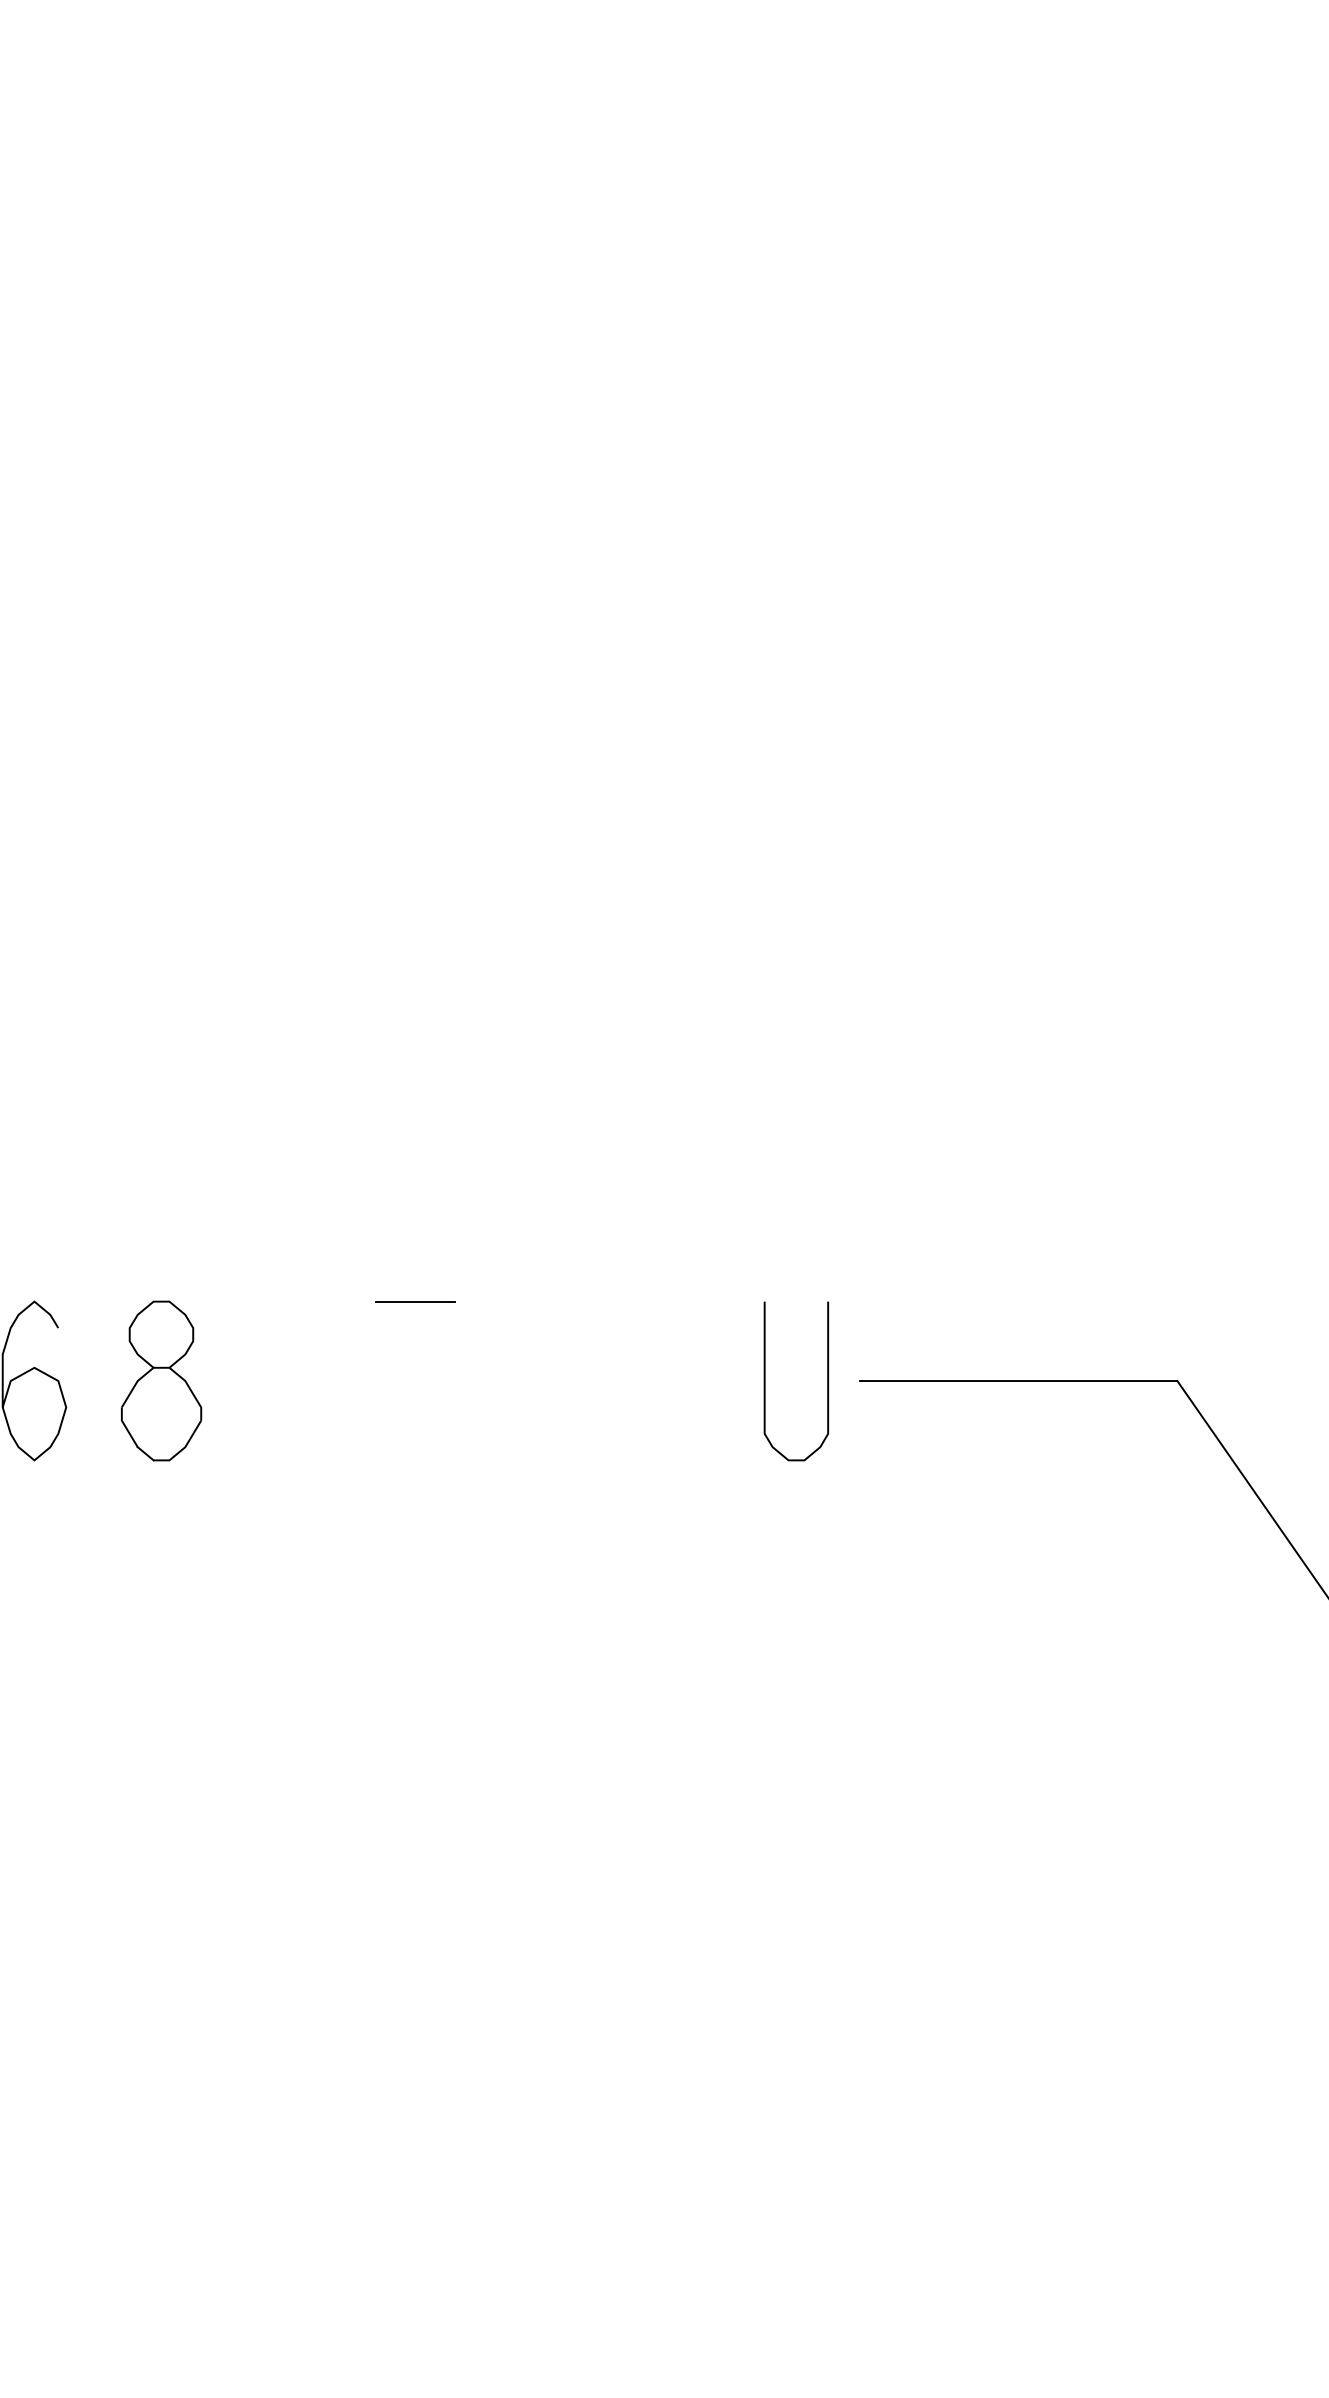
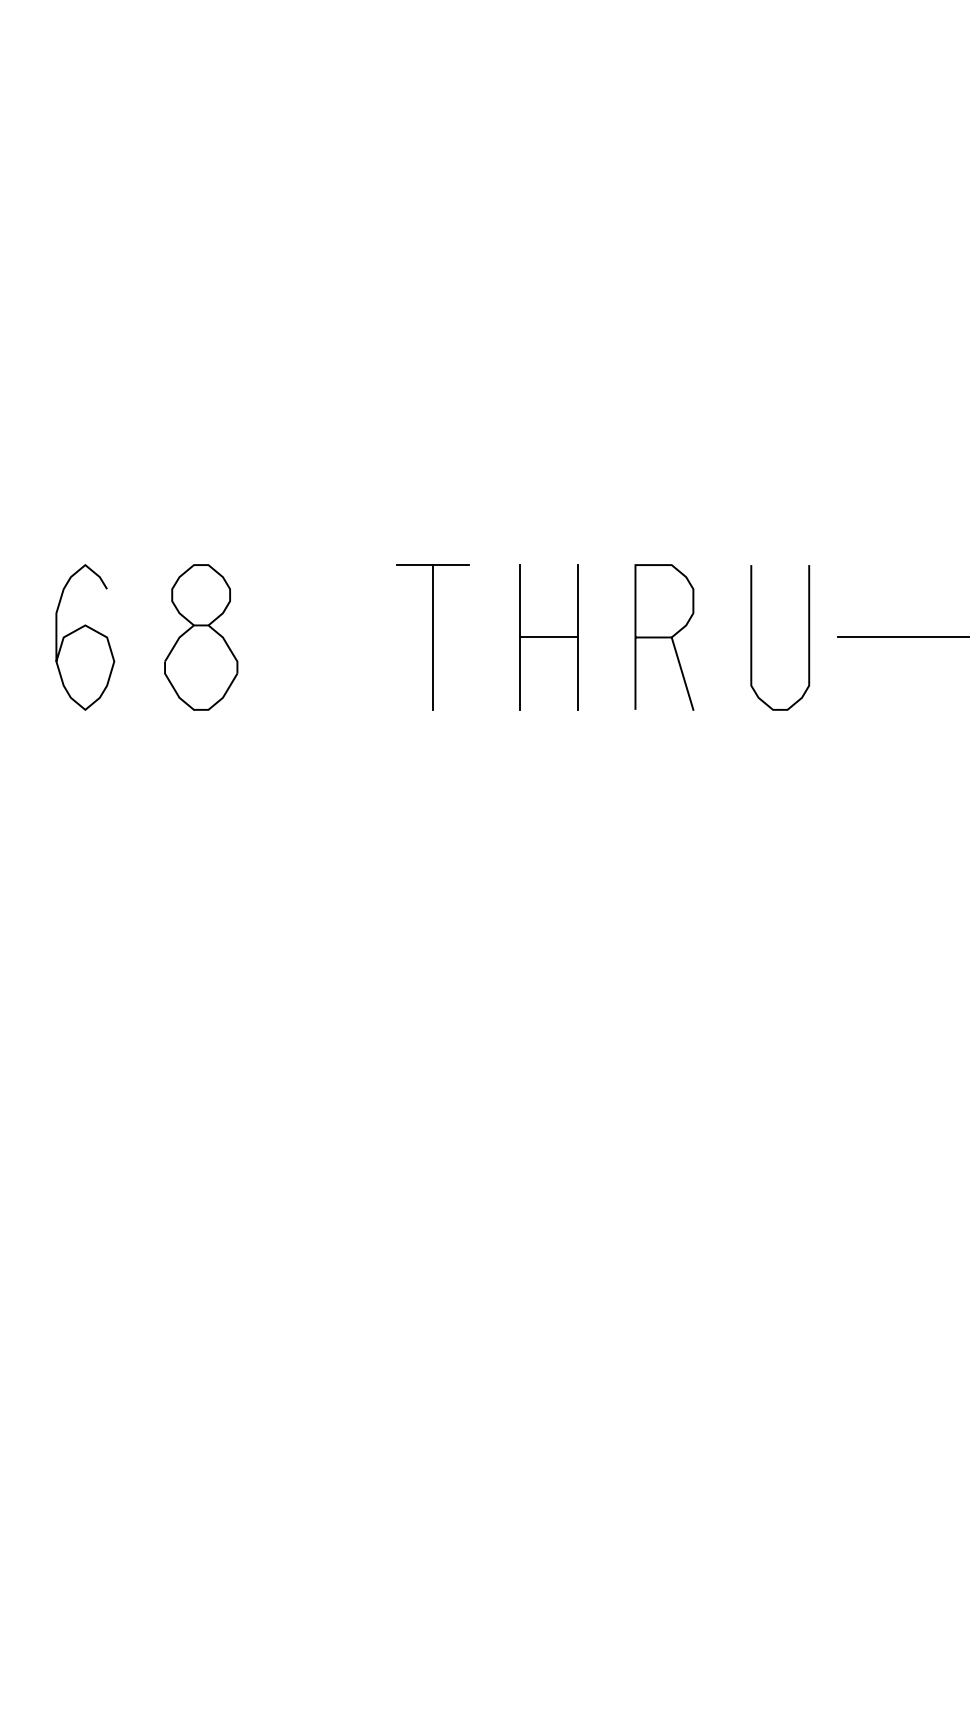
line: (415, 1380) -> (432, 637), added
part: (542, 1380) -> (548, 637), added
part: (669, 1380) -> (664, 637), added

